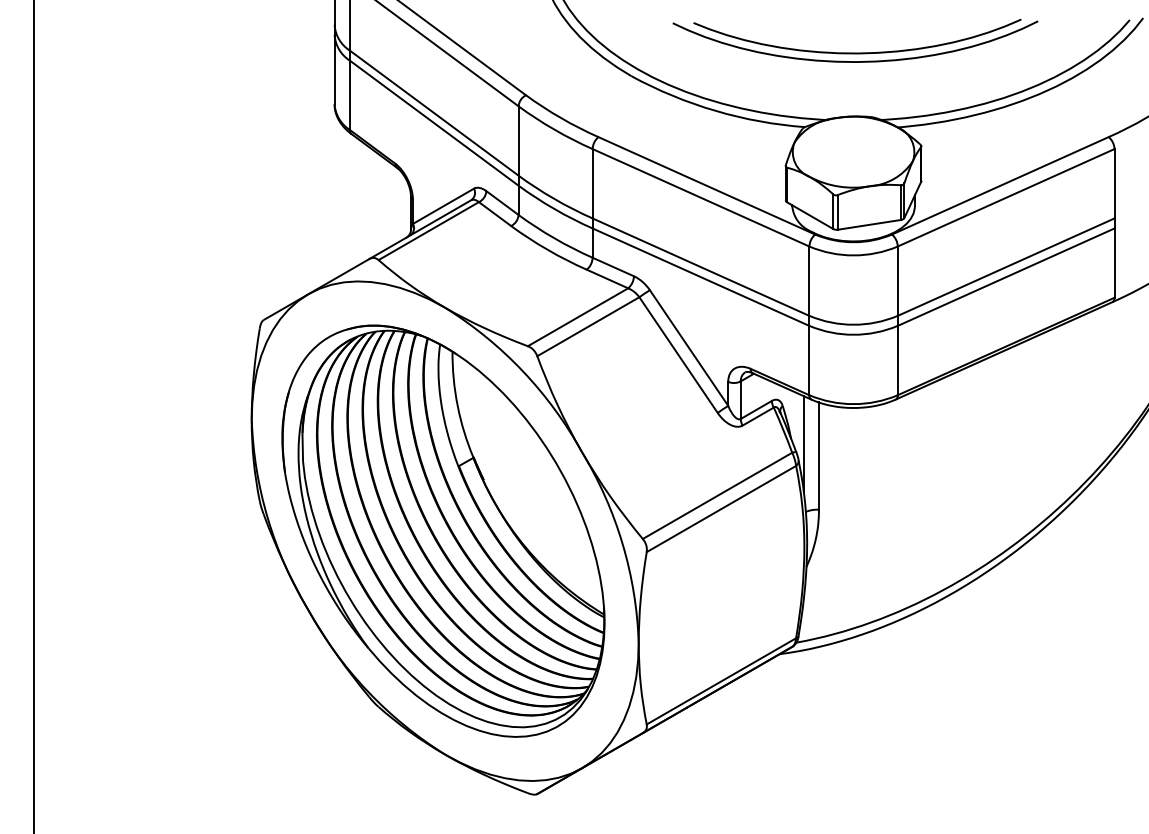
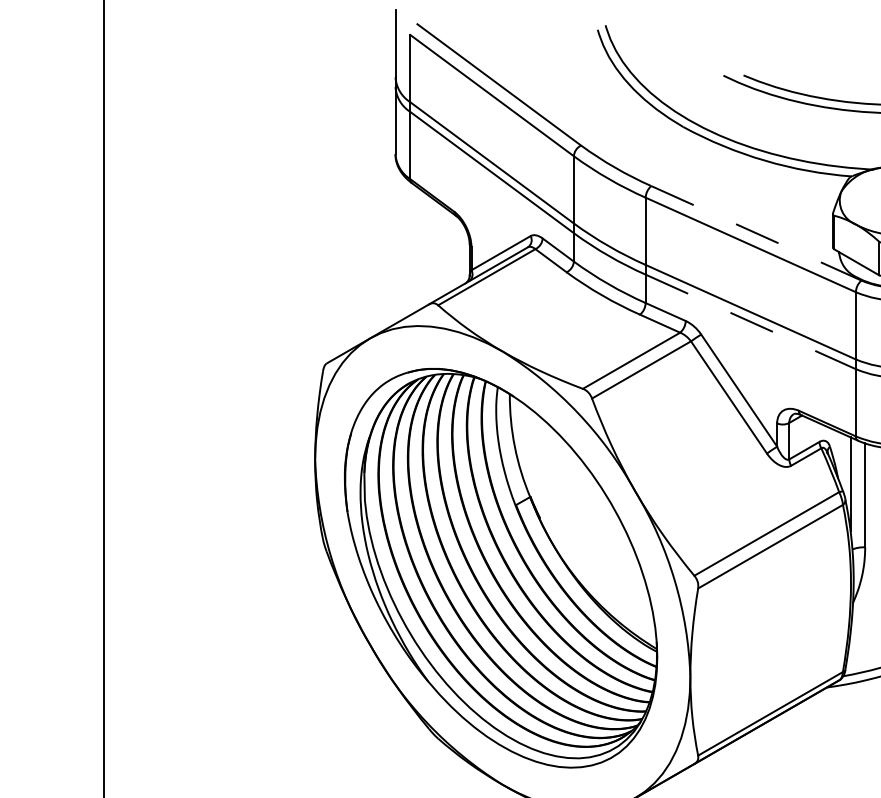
line: (706, 185) -> (756, 233), solid -> dashed
line: (701, 277) -> (751, 322), solid -> dashed

